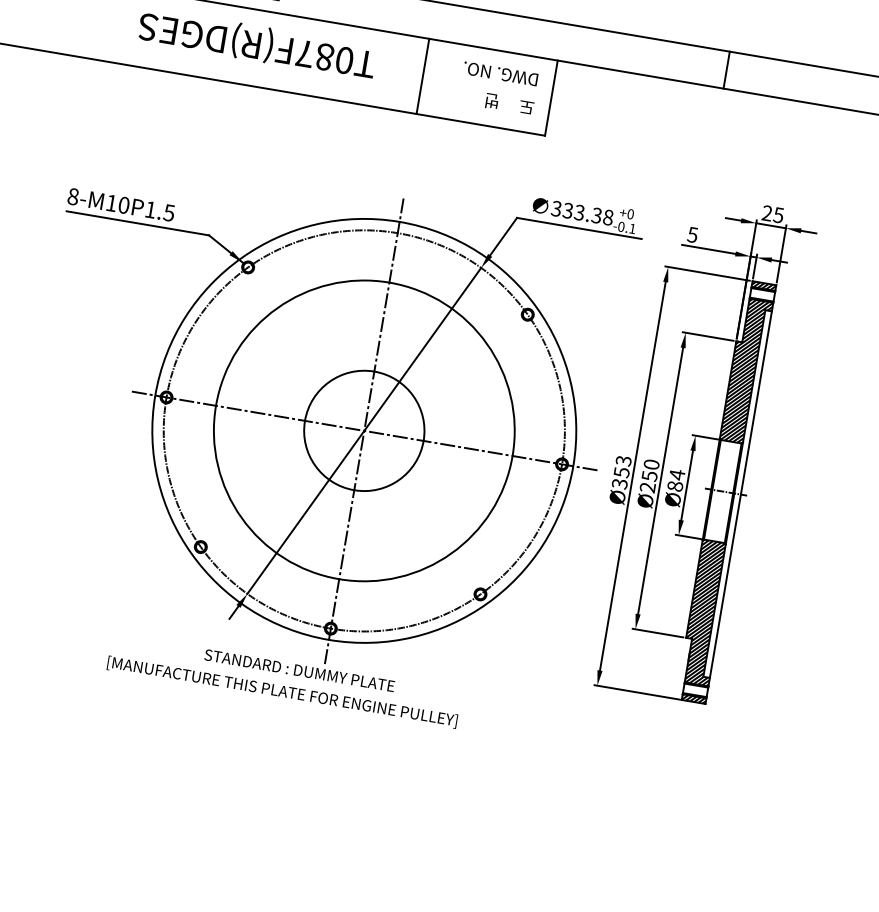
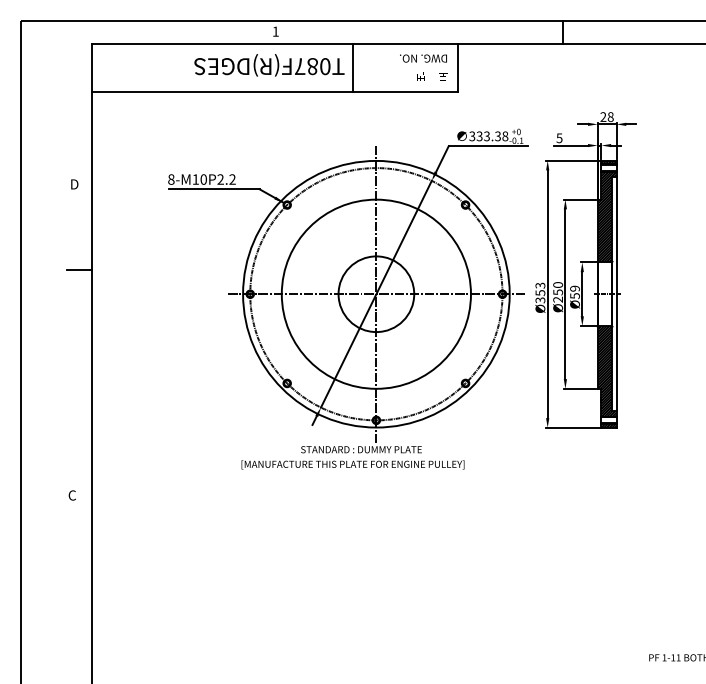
line: (422, 76) -> (352, 68), moved
text: (159, 211) -> (226, 179), 8-M10P1.5 -> 8-M10P2.2
text: (778, 214) -> (610, 116), 25 -> 28
text: (675, 480) -> (574, 292), Ø84 -> Ø59

